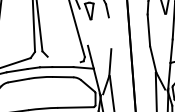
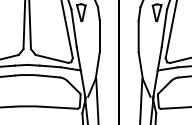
line: (83, 27) -> (73, 28), added
line: (109, 33) -> (99, 36), added
line: (63, 59) -> (51, 58), added

